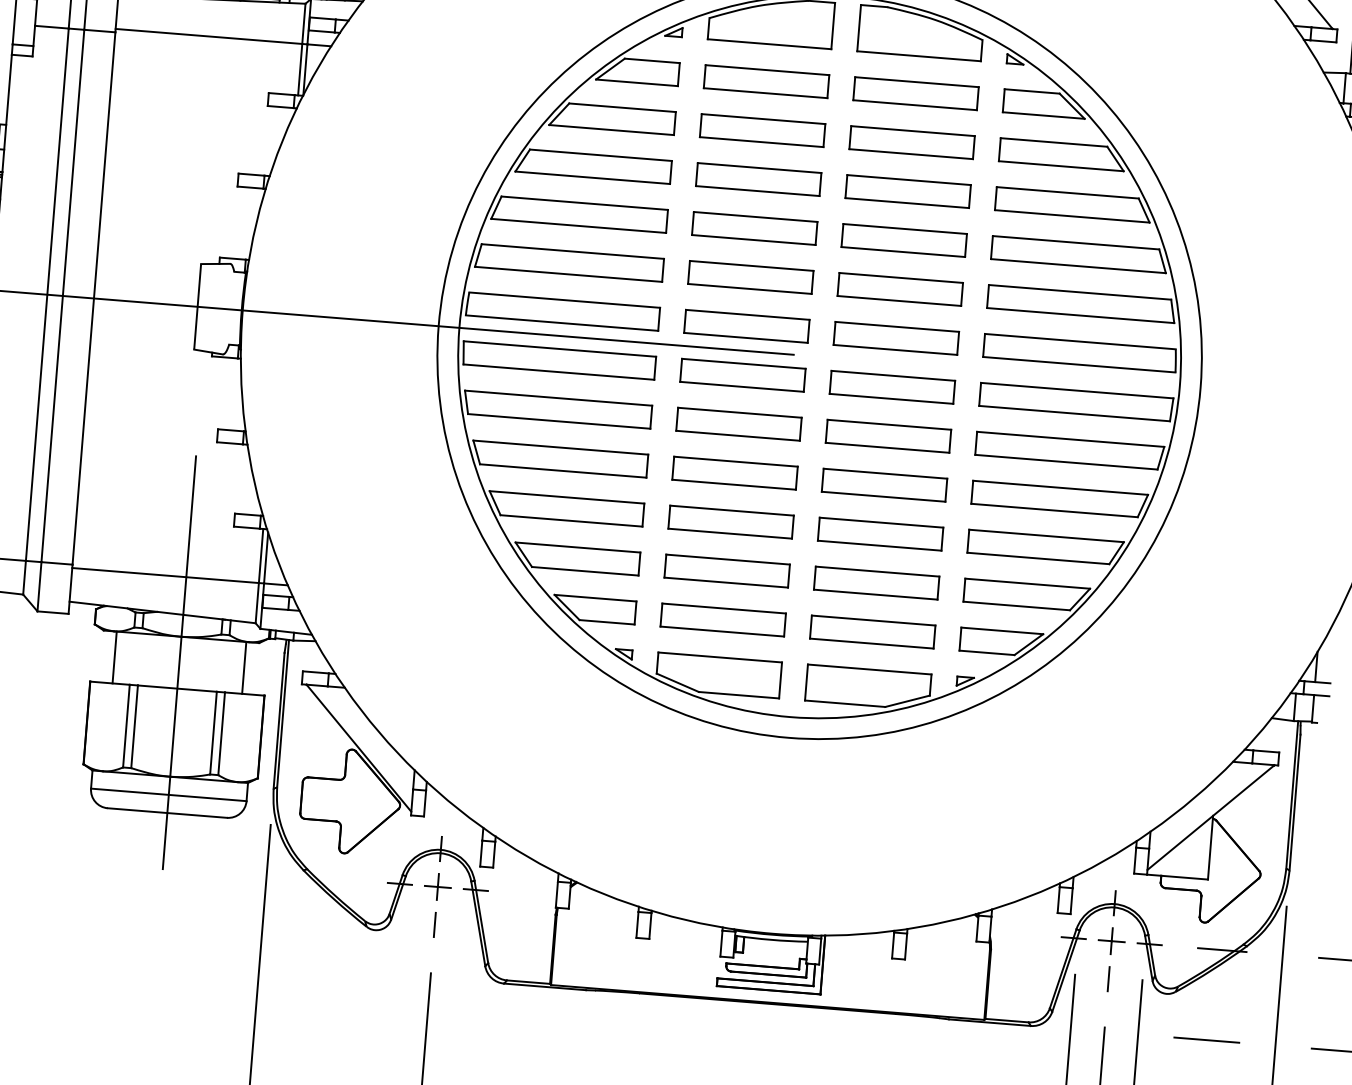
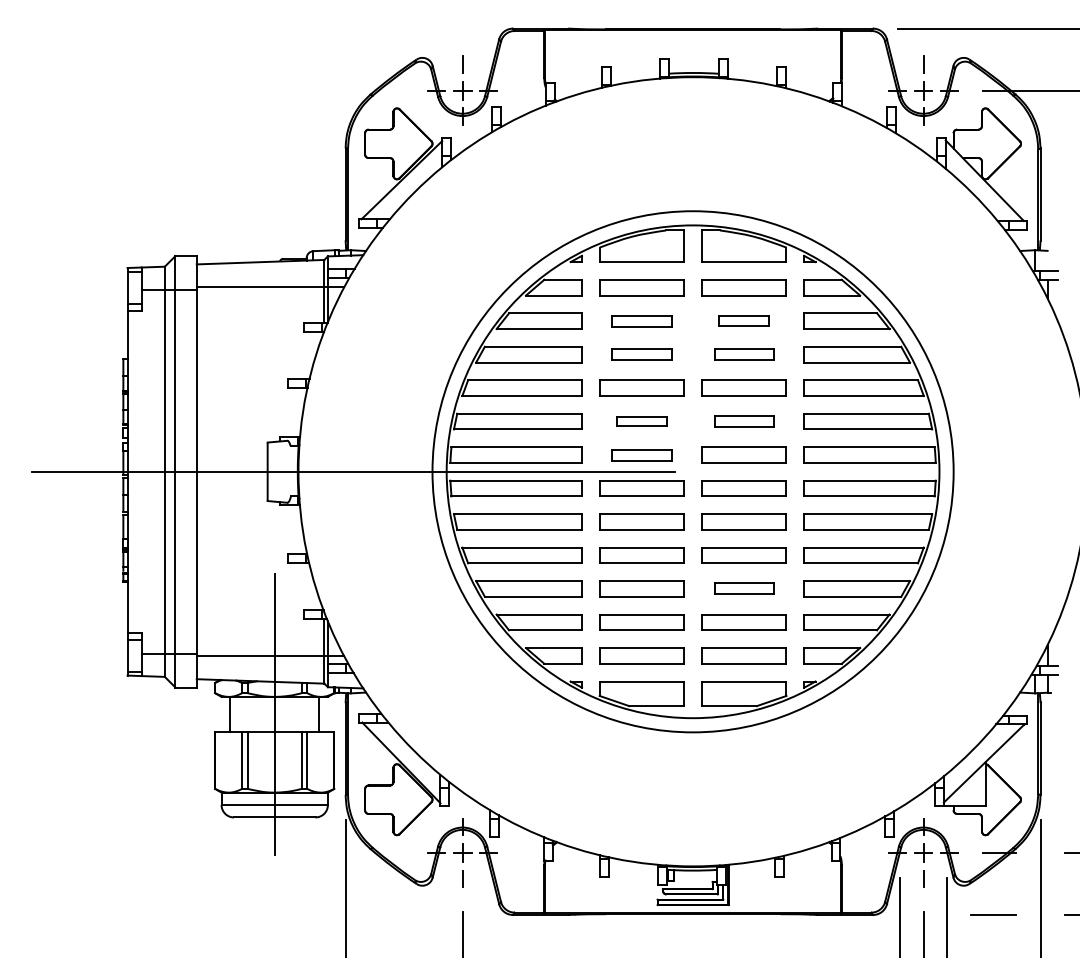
part: (762, 129) -> (641, 320), size x0.7
part: (911, 141) -> (743, 320), size x0.6
part: (758, 179) -> (641, 354), size x0.7
part: (907, 191) -> (743, 354), size x0.7
part: (750, 277) -> (641, 421), size x0.6
part: (899, 289) -> (743, 421), size x0.7
part: (746, 325) -> (641, 454), size x0.7
part: (879, 533) -> (743, 588), size x0.7

